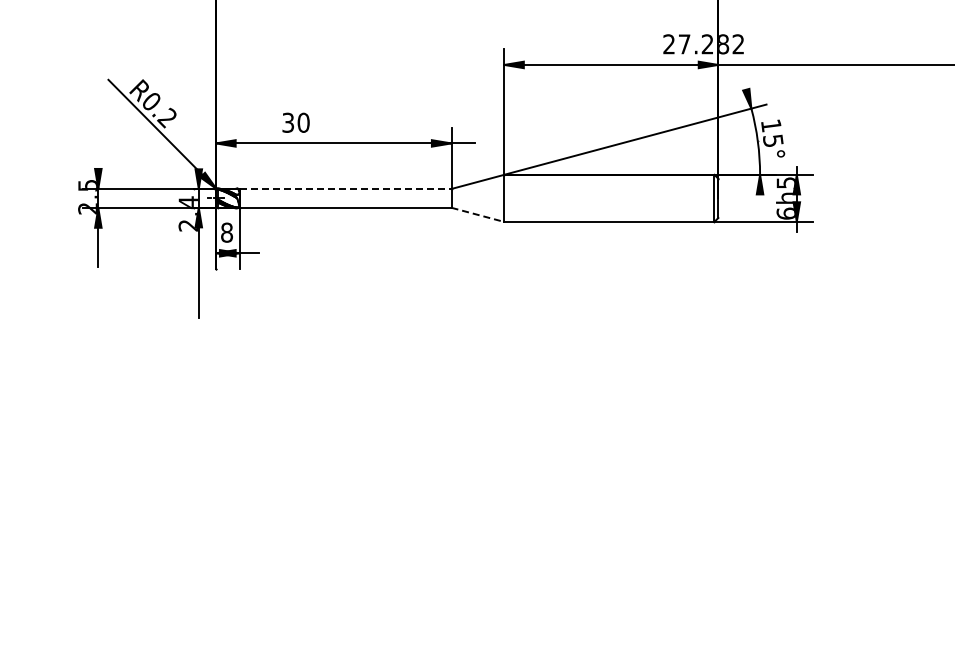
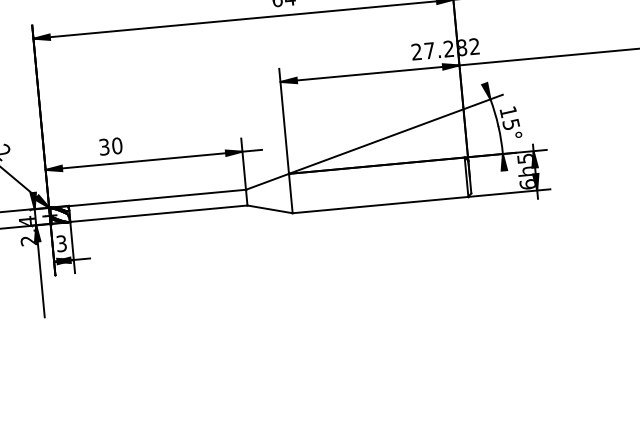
line: (345, 188) -> (157, 197), dashed -> solid
line: (478, 215) -> (270, 209), dashed -> solid
text: (226, 232) -> (61, 243), 8 -> 3

